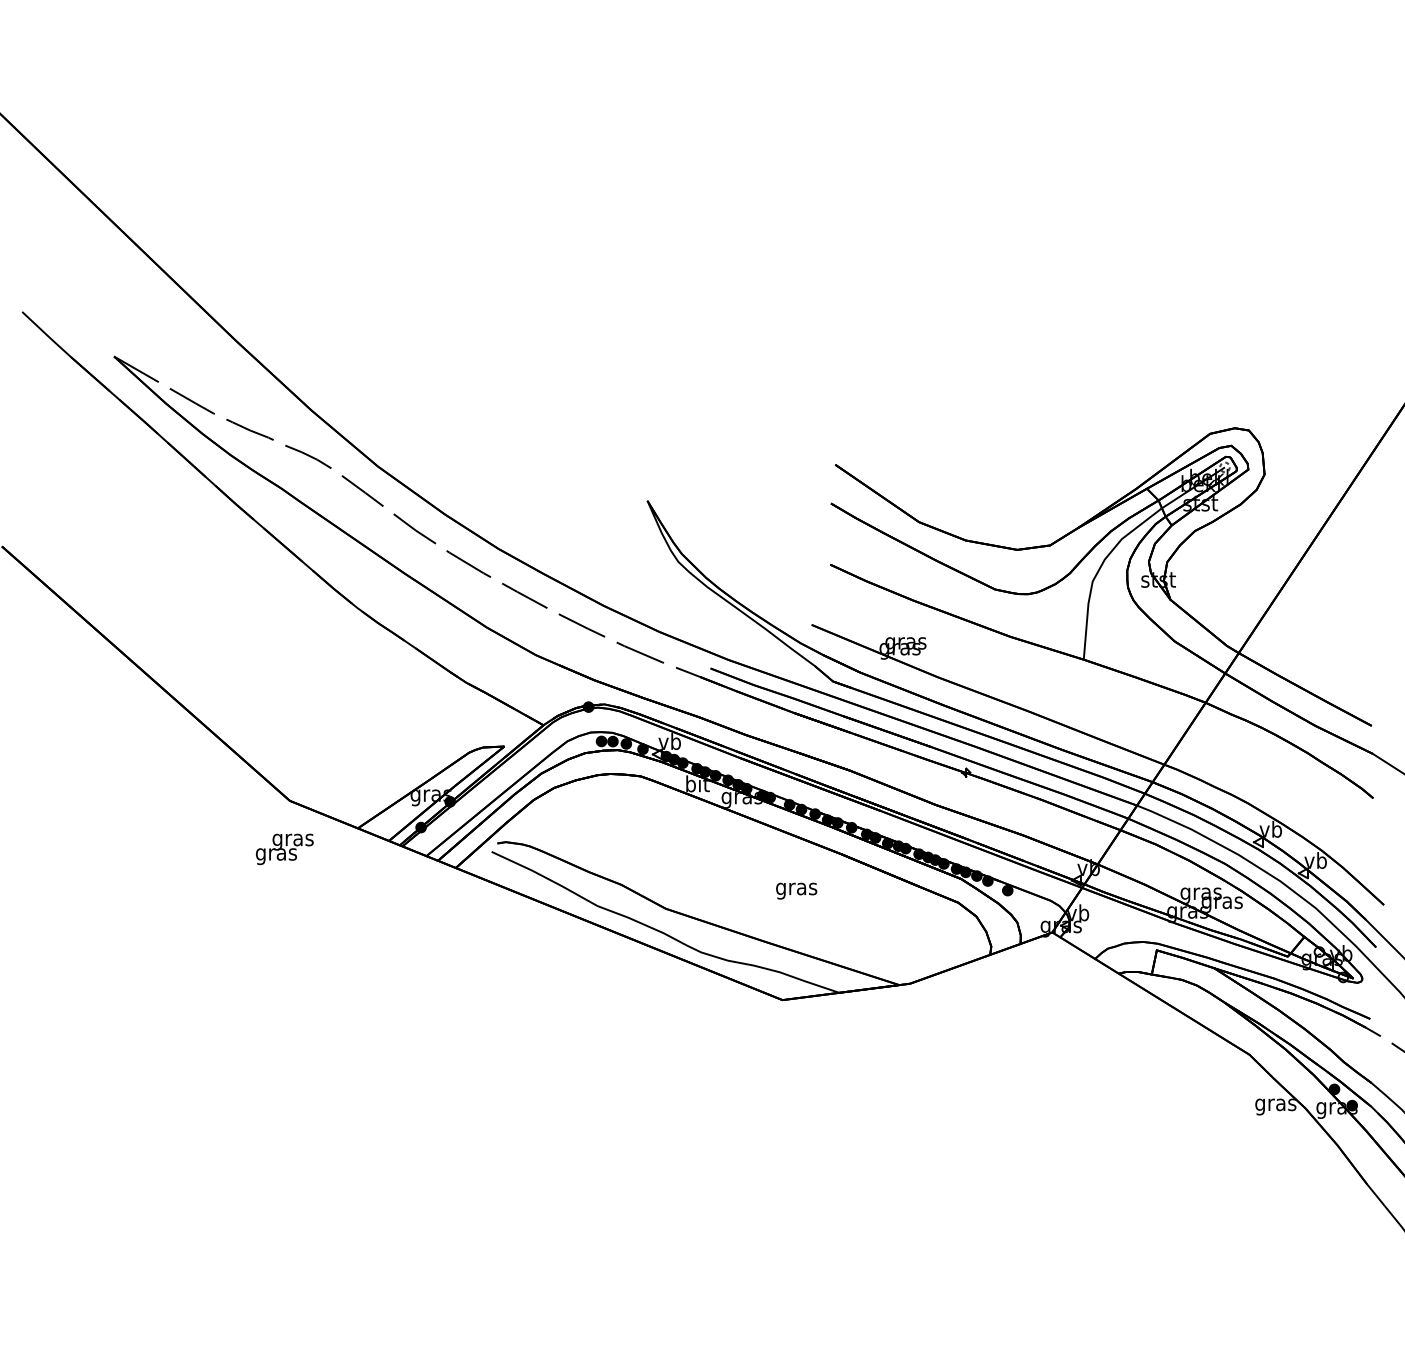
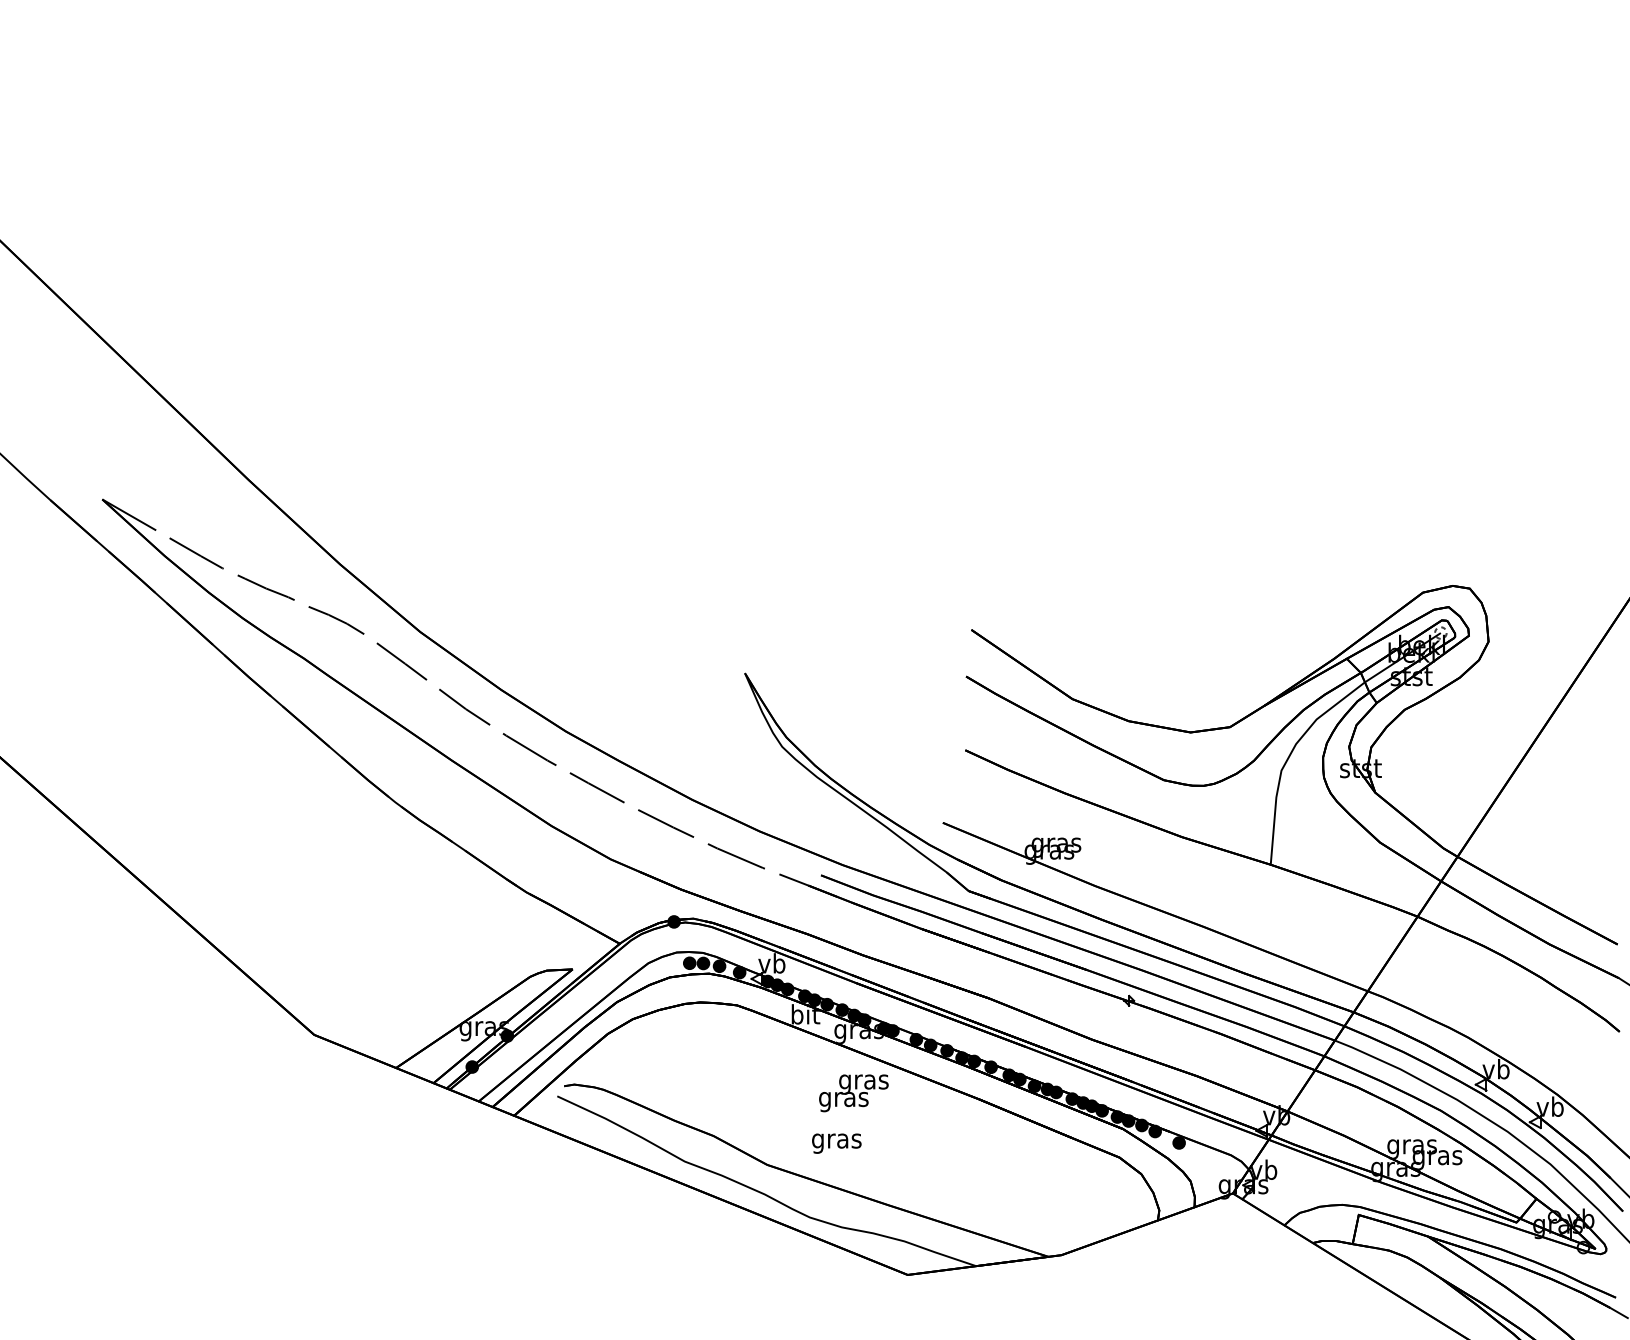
text: (284, 849) -> (853, 1093), moved
text: (796, 890) -> (836, 1142), moved

